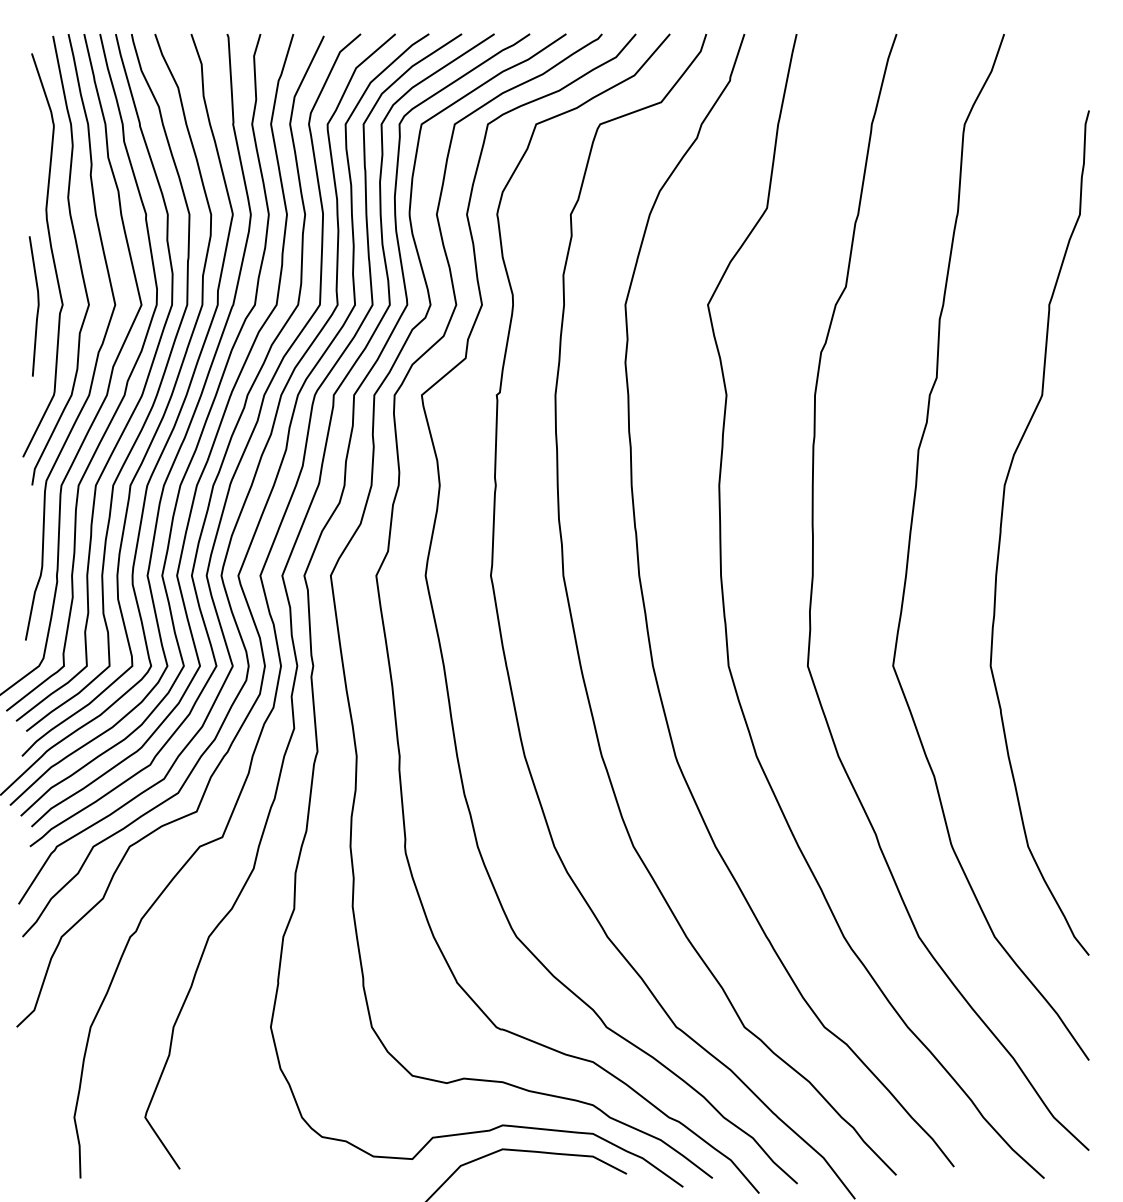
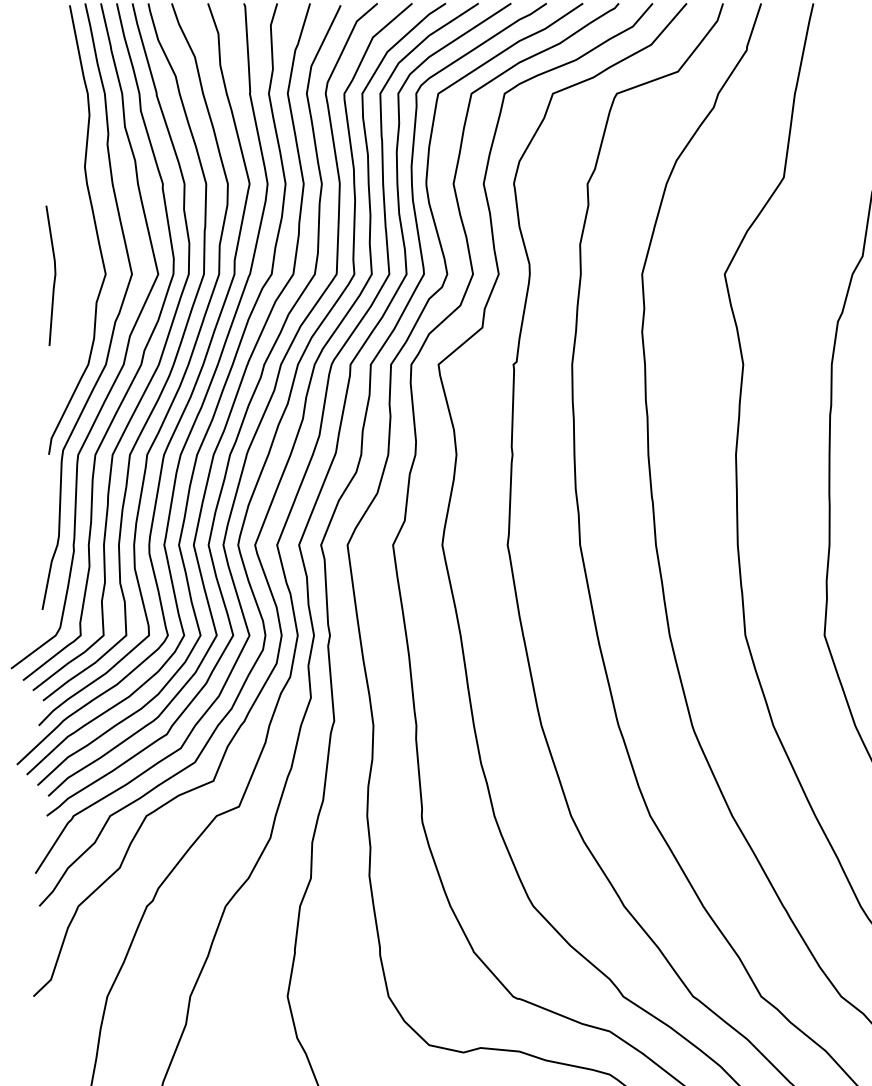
curve: (51, 255) -> (68, 224), removed

